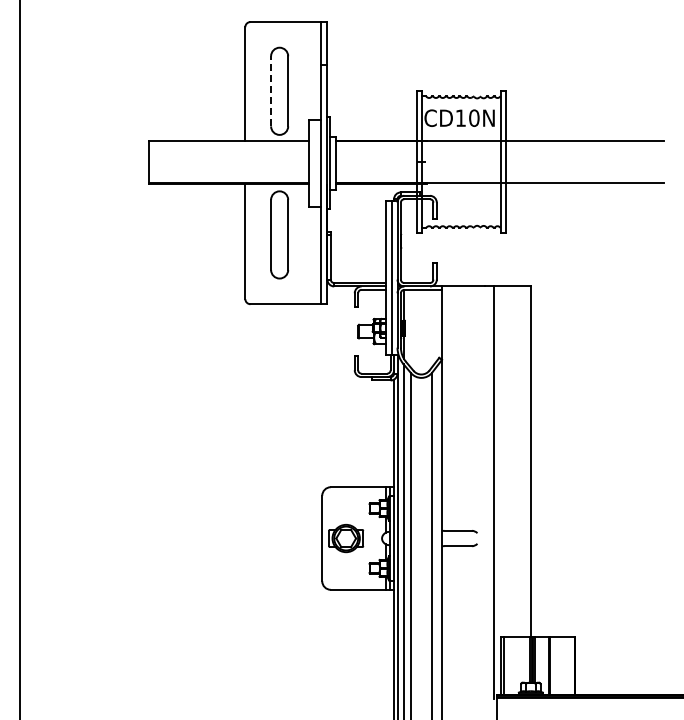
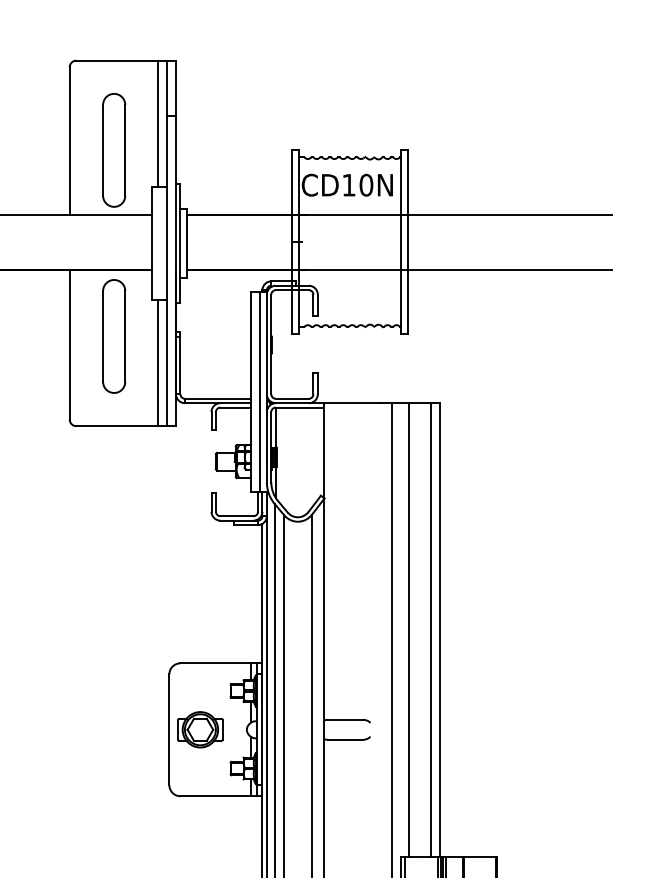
line: (313, 70) -> (158, 123), added
line: (271, 90) -> (103, 149), dashed -> solid
line: (313, 255) -> (158, 363), added
line: (506, 461) -> (408, 630), added
line: (524, 461) -> (431, 630), added

